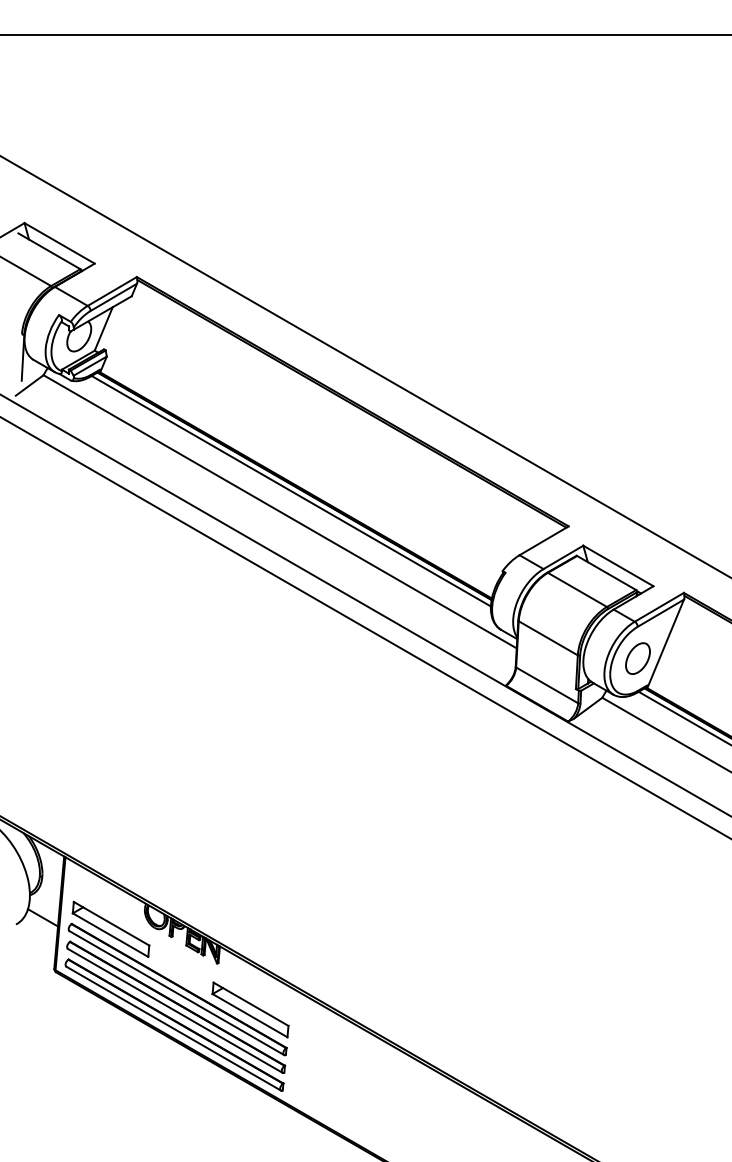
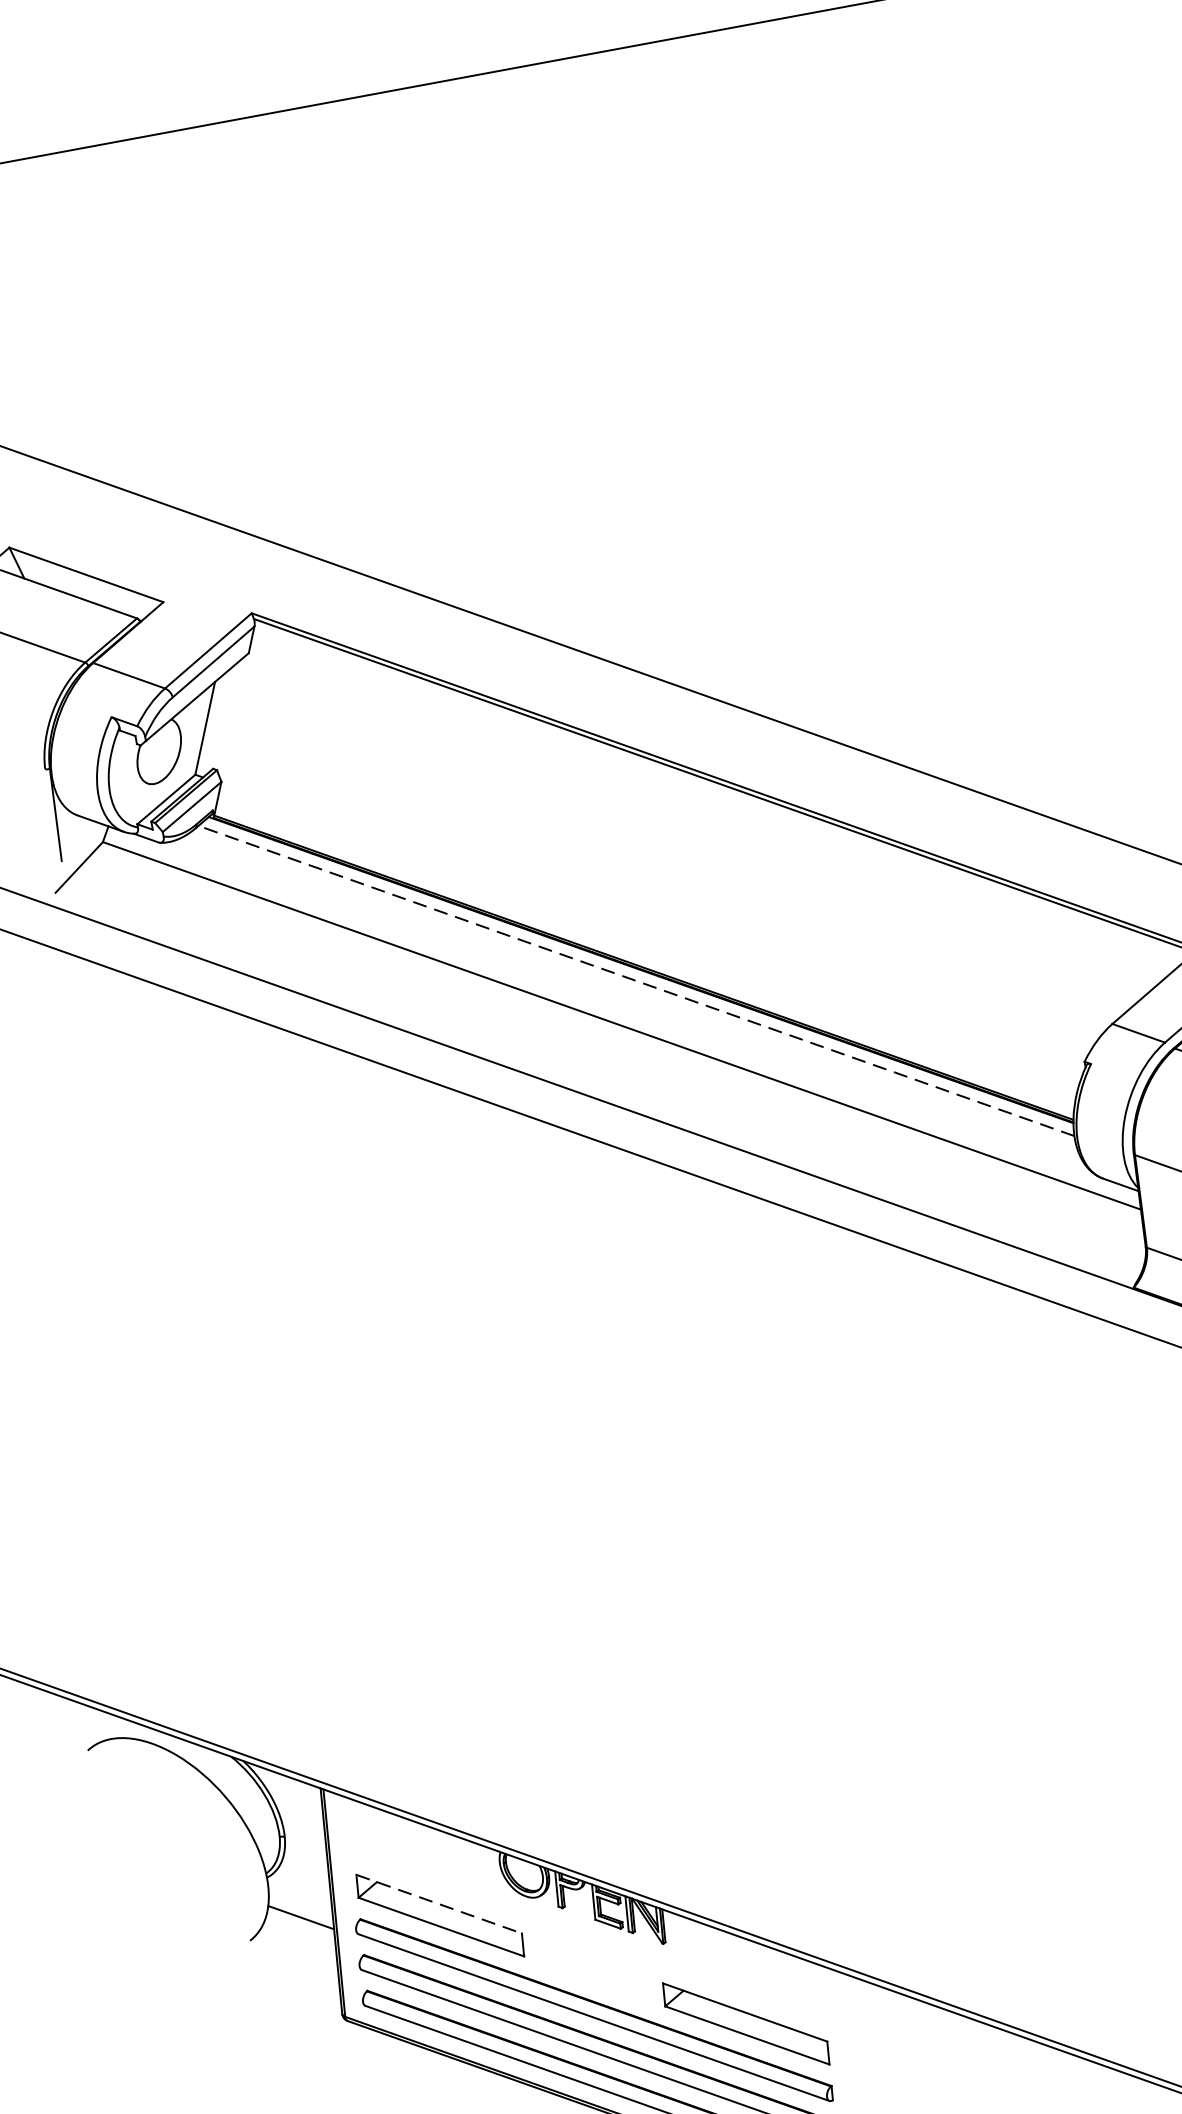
line: (291, 491) -> (636, 981), solid -> dashed
line: (111, 923) -> (438, 1903), solid -> dashed

